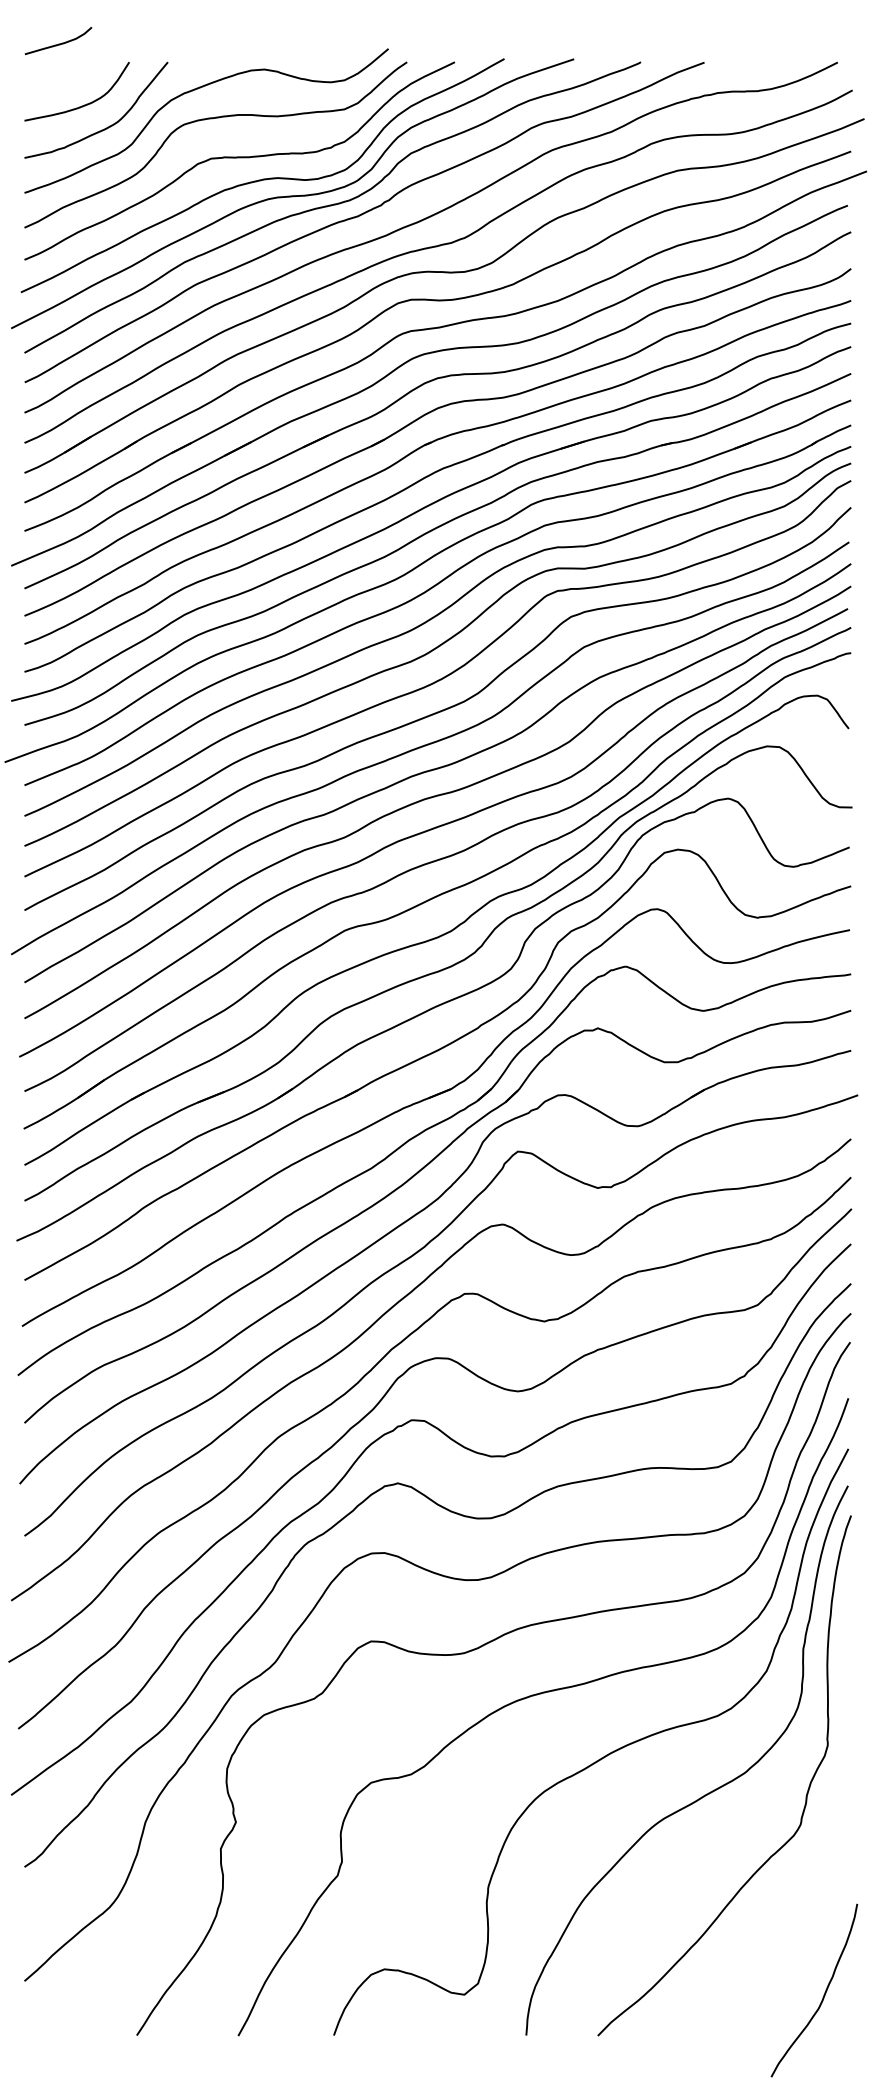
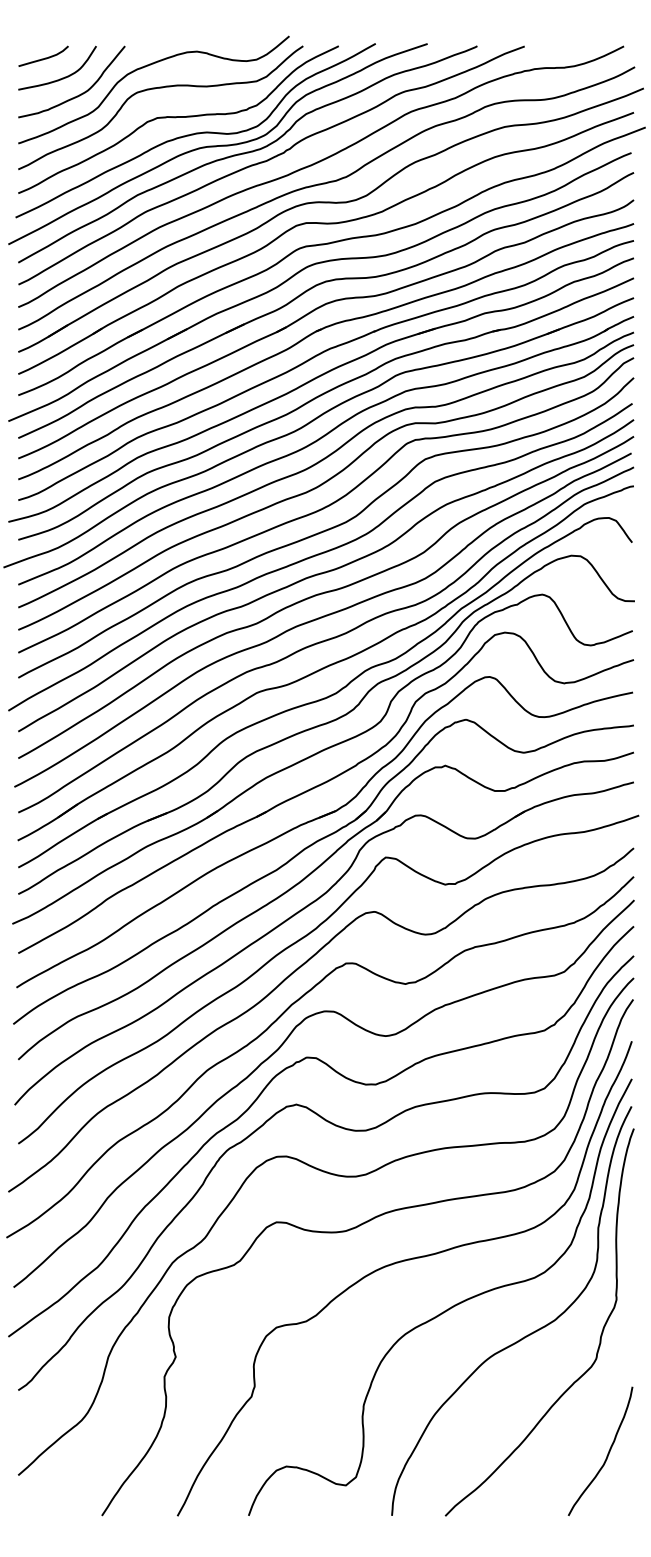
curve: (61, 42) -> (45, 57), moved
curve: (823, 1993) -> (607, 1453), moved

